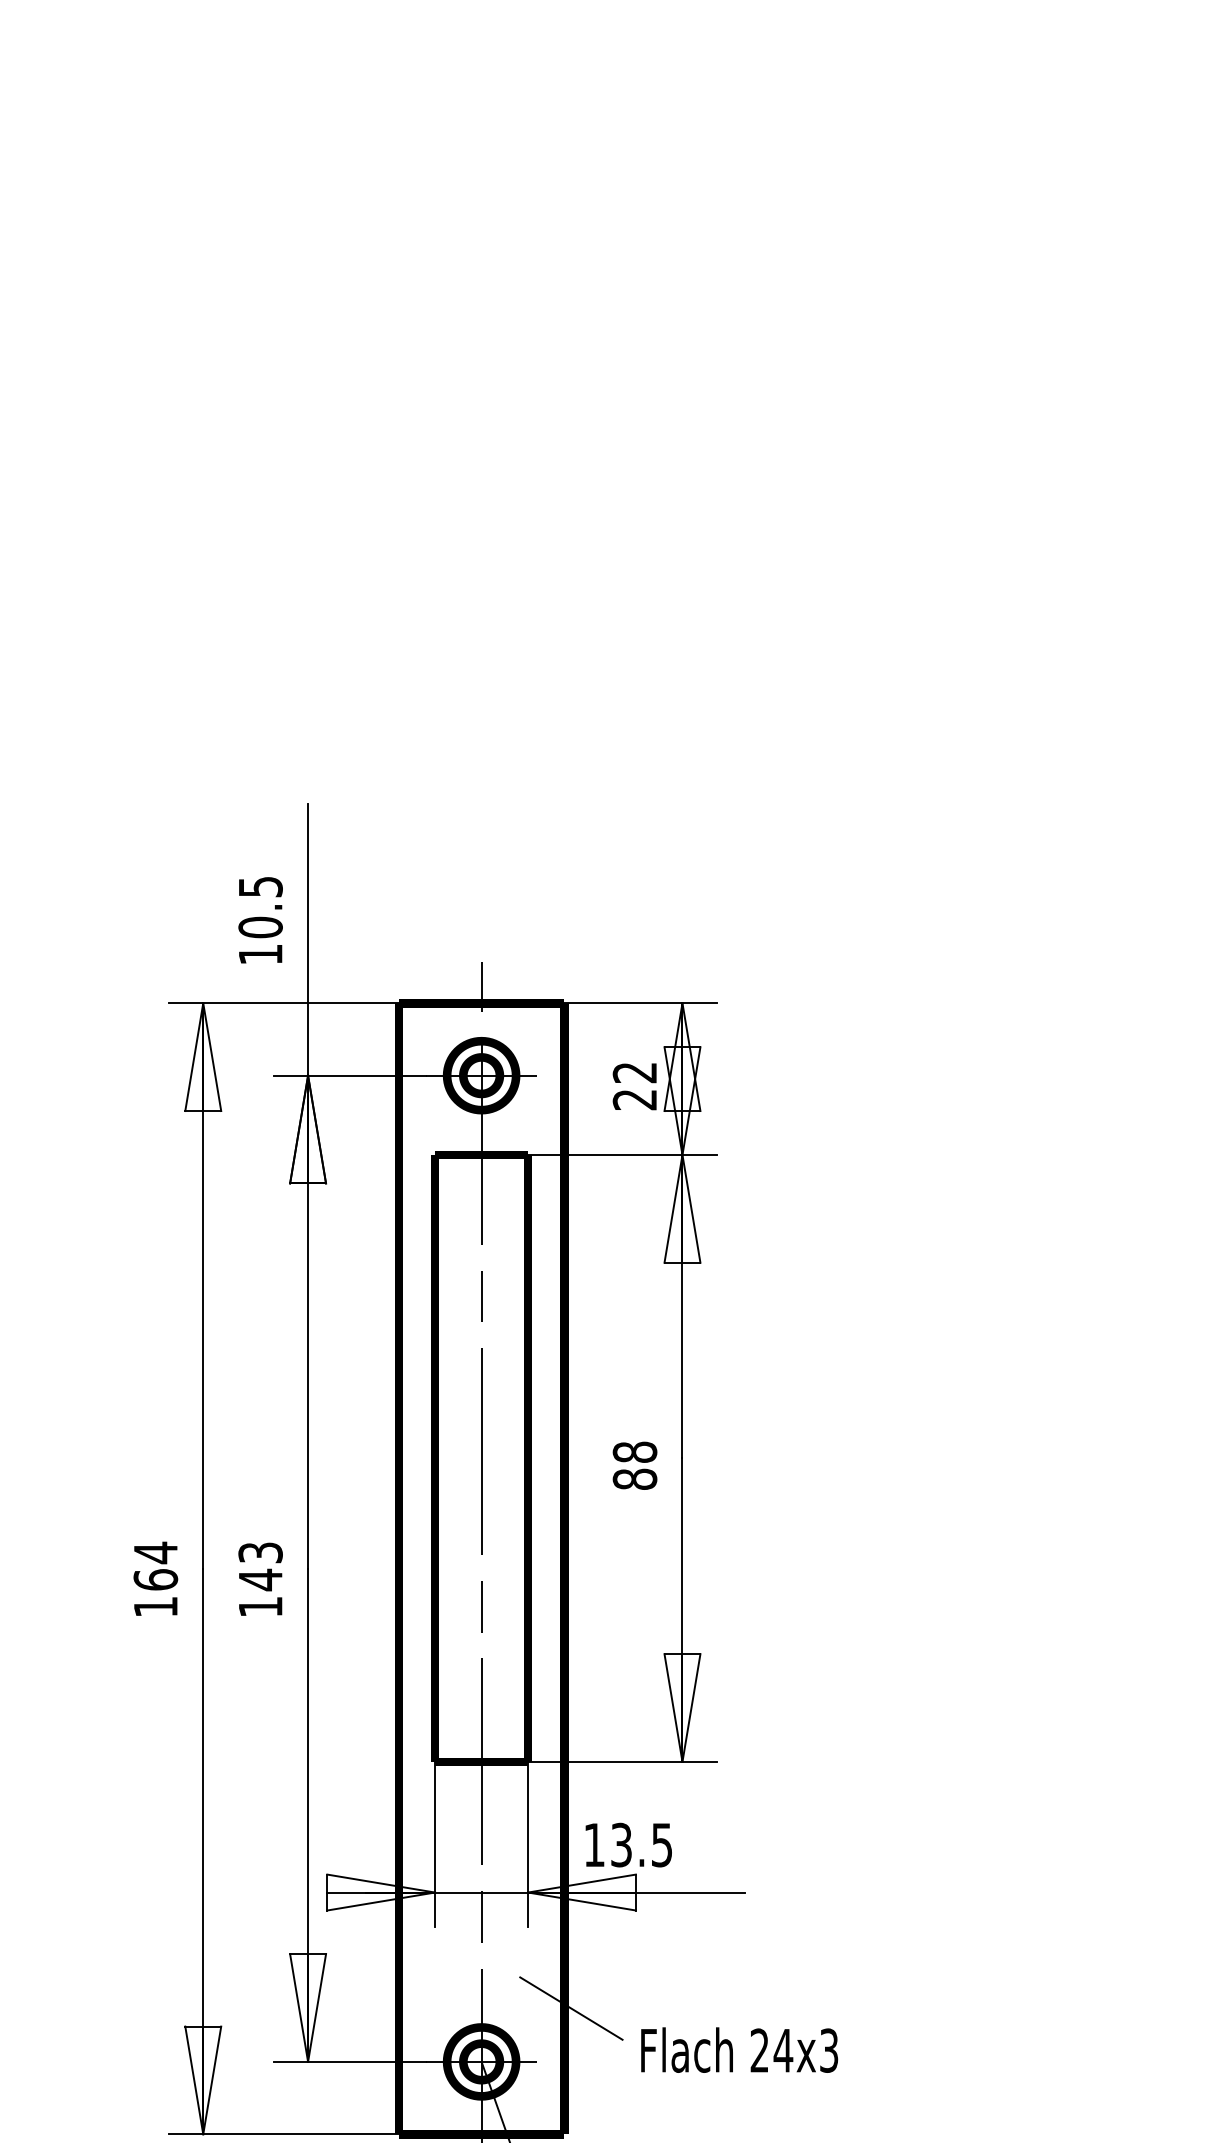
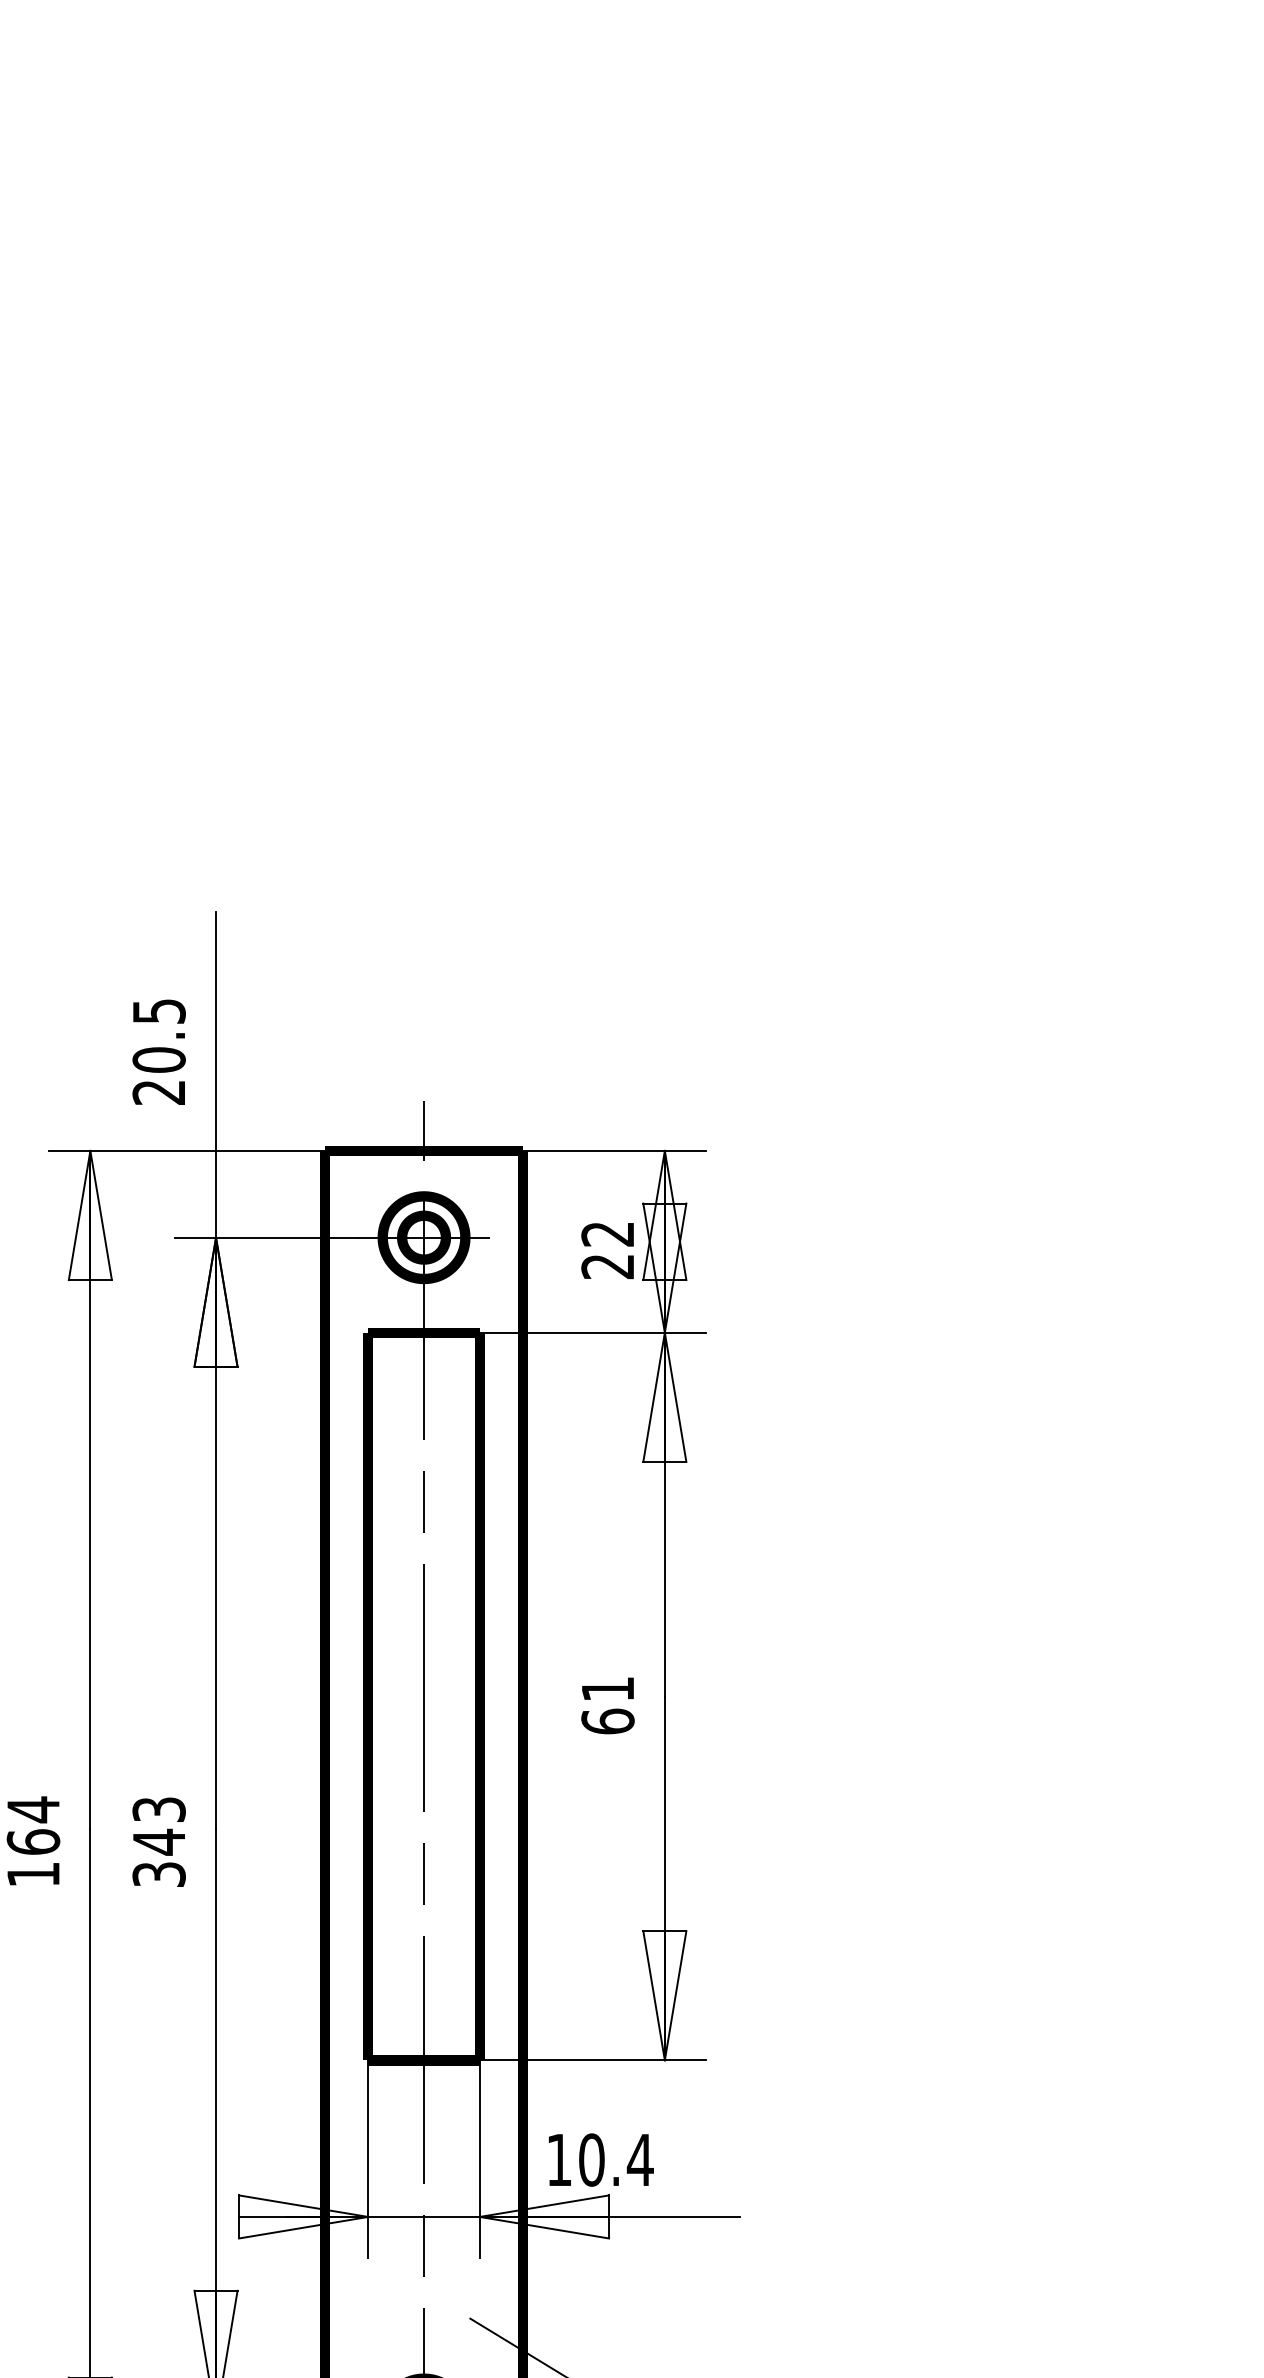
text: (260, 954) -> (158, 1092), 10.5 -> 20.5
text: (634, 1465) -> (607, 1704), 88 -> 61
text: (260, 1606) -> (158, 1874), 143 -> 343
text: (642, 1844) -> (616, 2159), 13.5 -> 10.4

